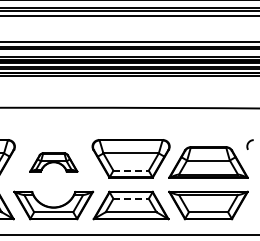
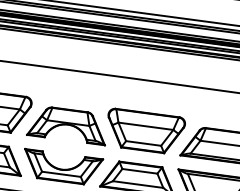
part: (53, 162) -> (67, 125), size x1.67
line: (131, 170) -> (144, 143), dashed -> solid
line: (131, 198) -> (140, 171), dashed -> solid

